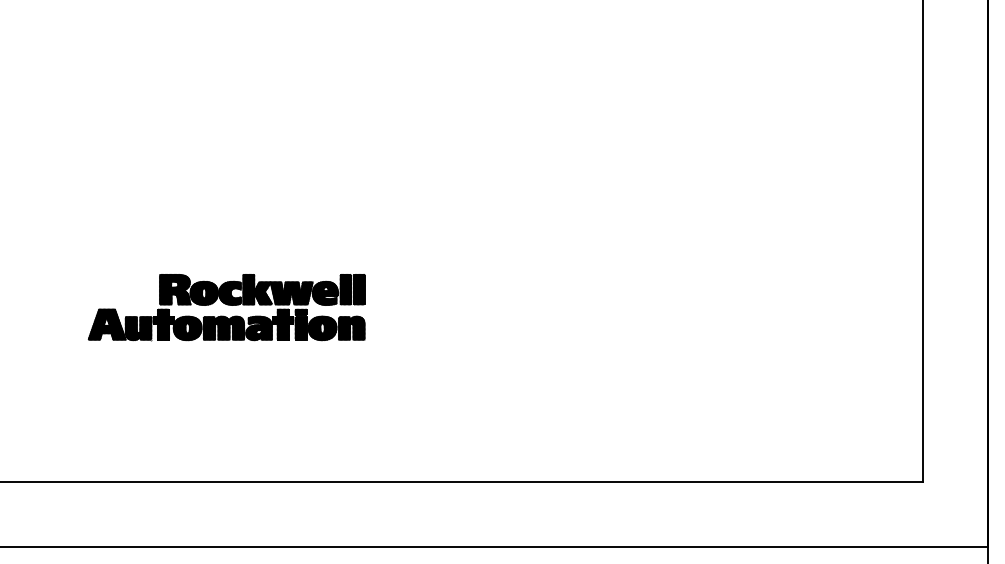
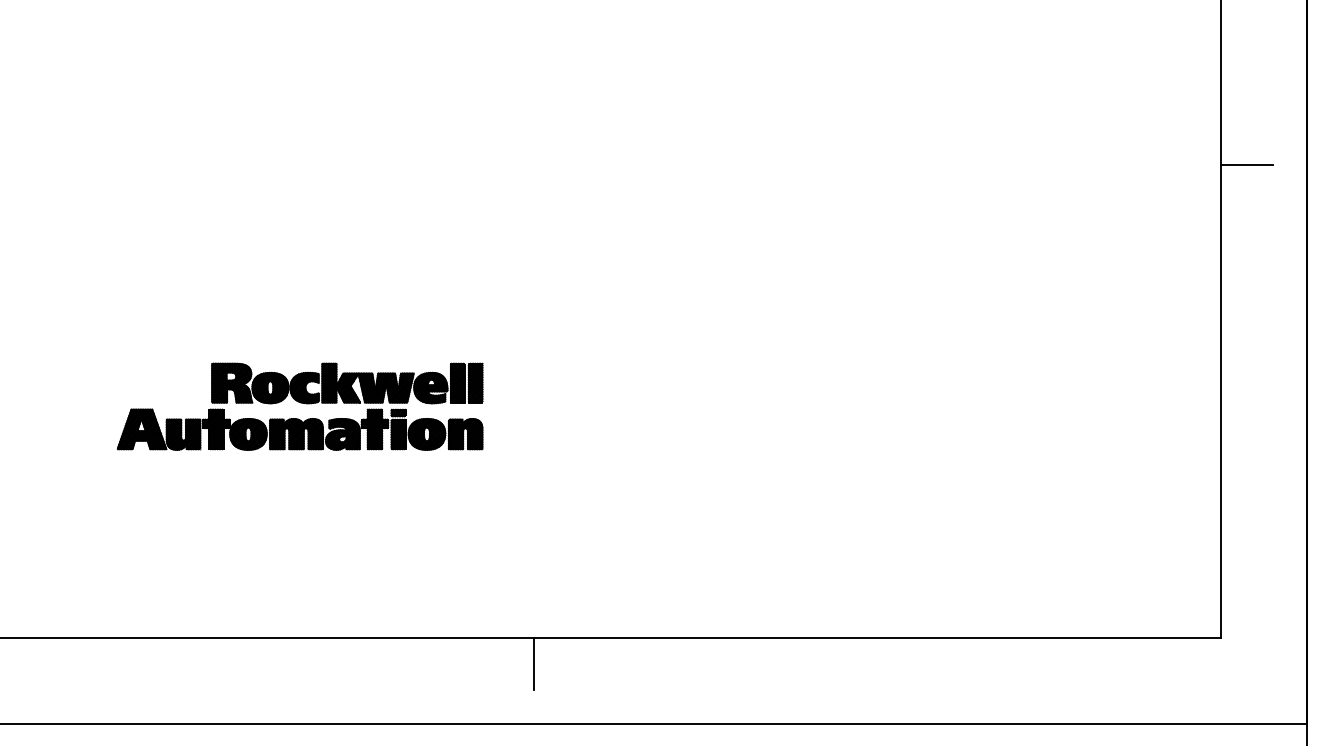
line: (942, 125) -> (1246, 165), added
line: (403, 501) -> (533, 663), added

